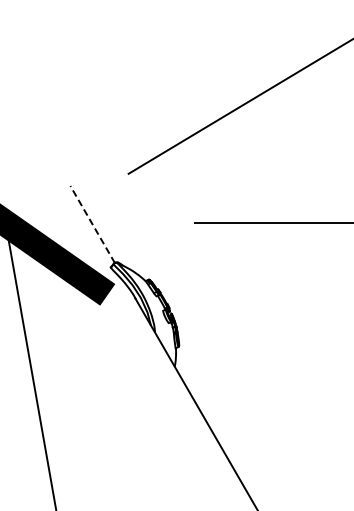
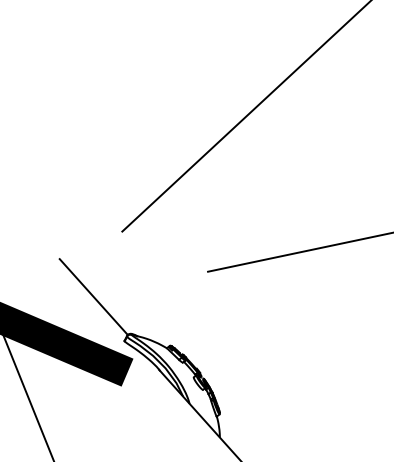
line: (92, 224) -> (93, 297), dashed -> solid

